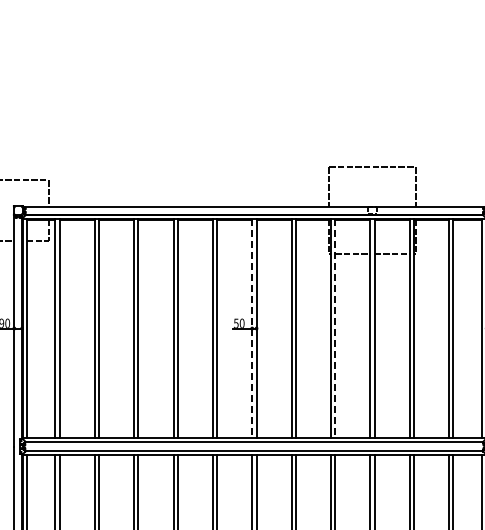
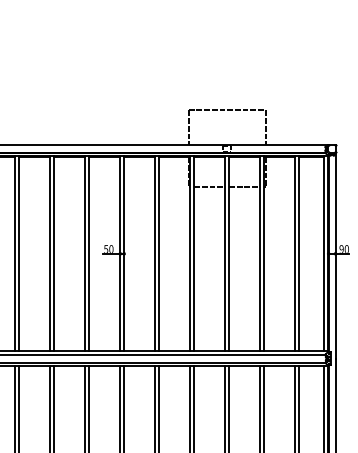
line: (252, 328) -> (120, 253), dashed -> solid
line: (335, 328) -> (194, 253), dashed -> solid

